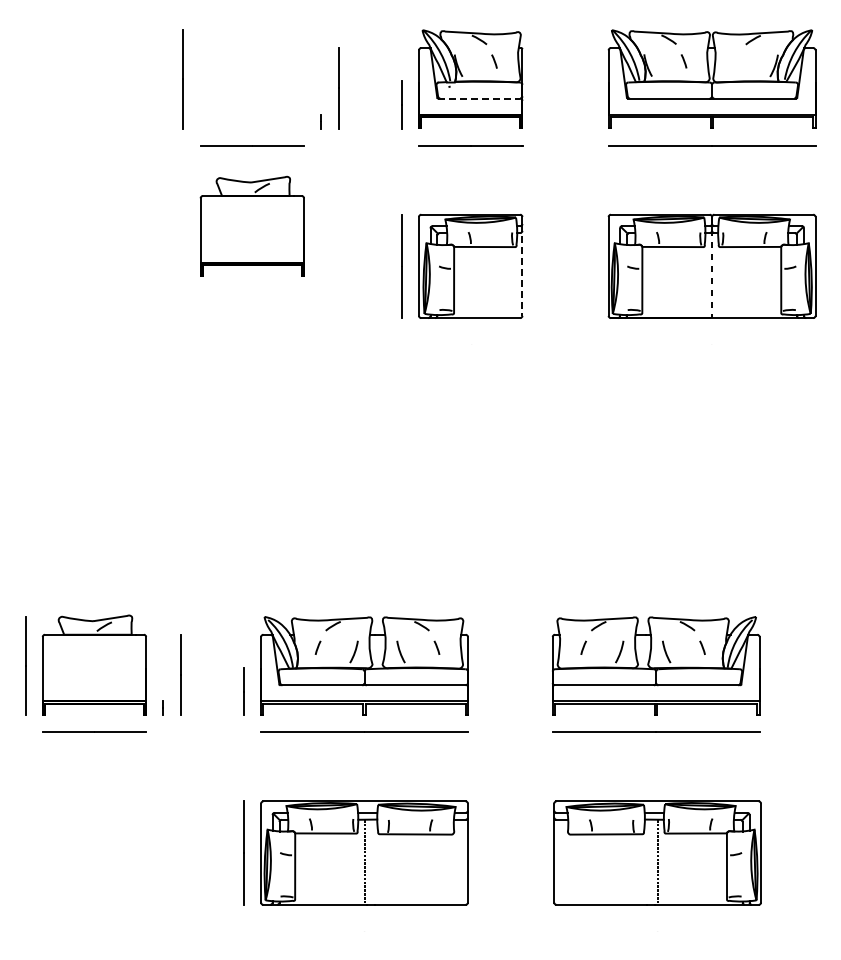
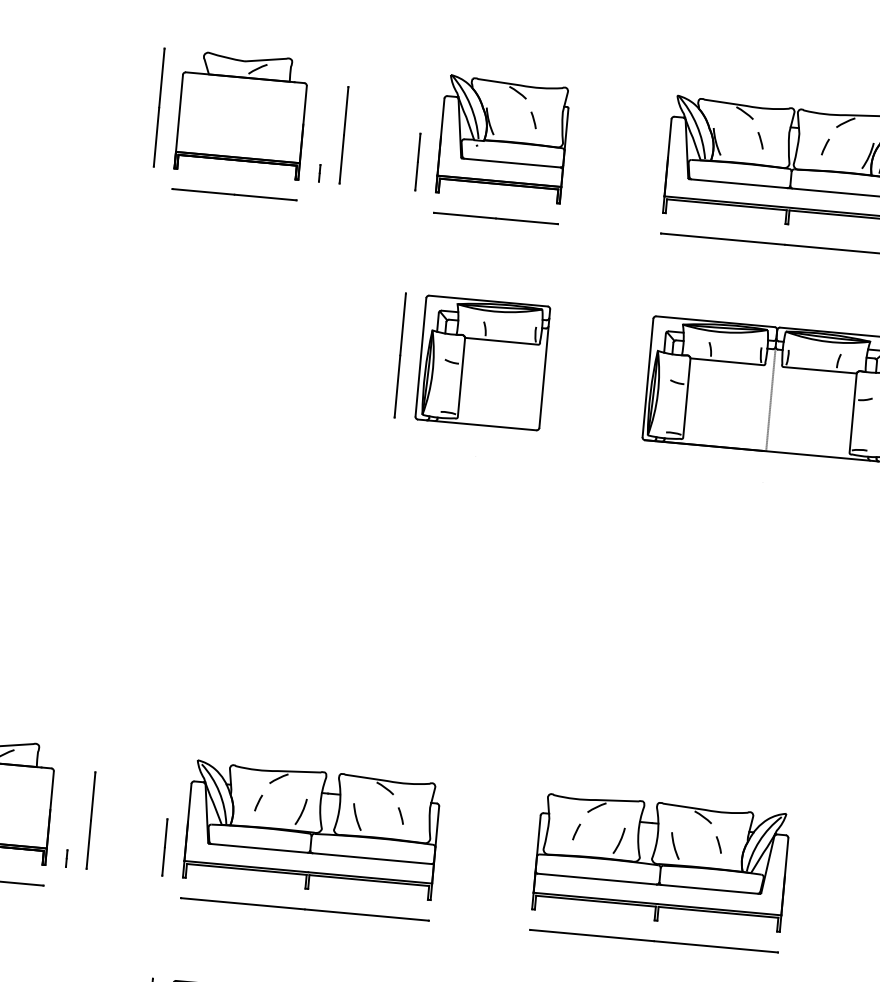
line: (738, 61) -> (825, 146), added
line: (479, 98) -> (511, 162), dashed -> solid
part: (251, 225) -> (240, 112), moved
line: (522, 270) -> (544, 373), dashed -> solid

